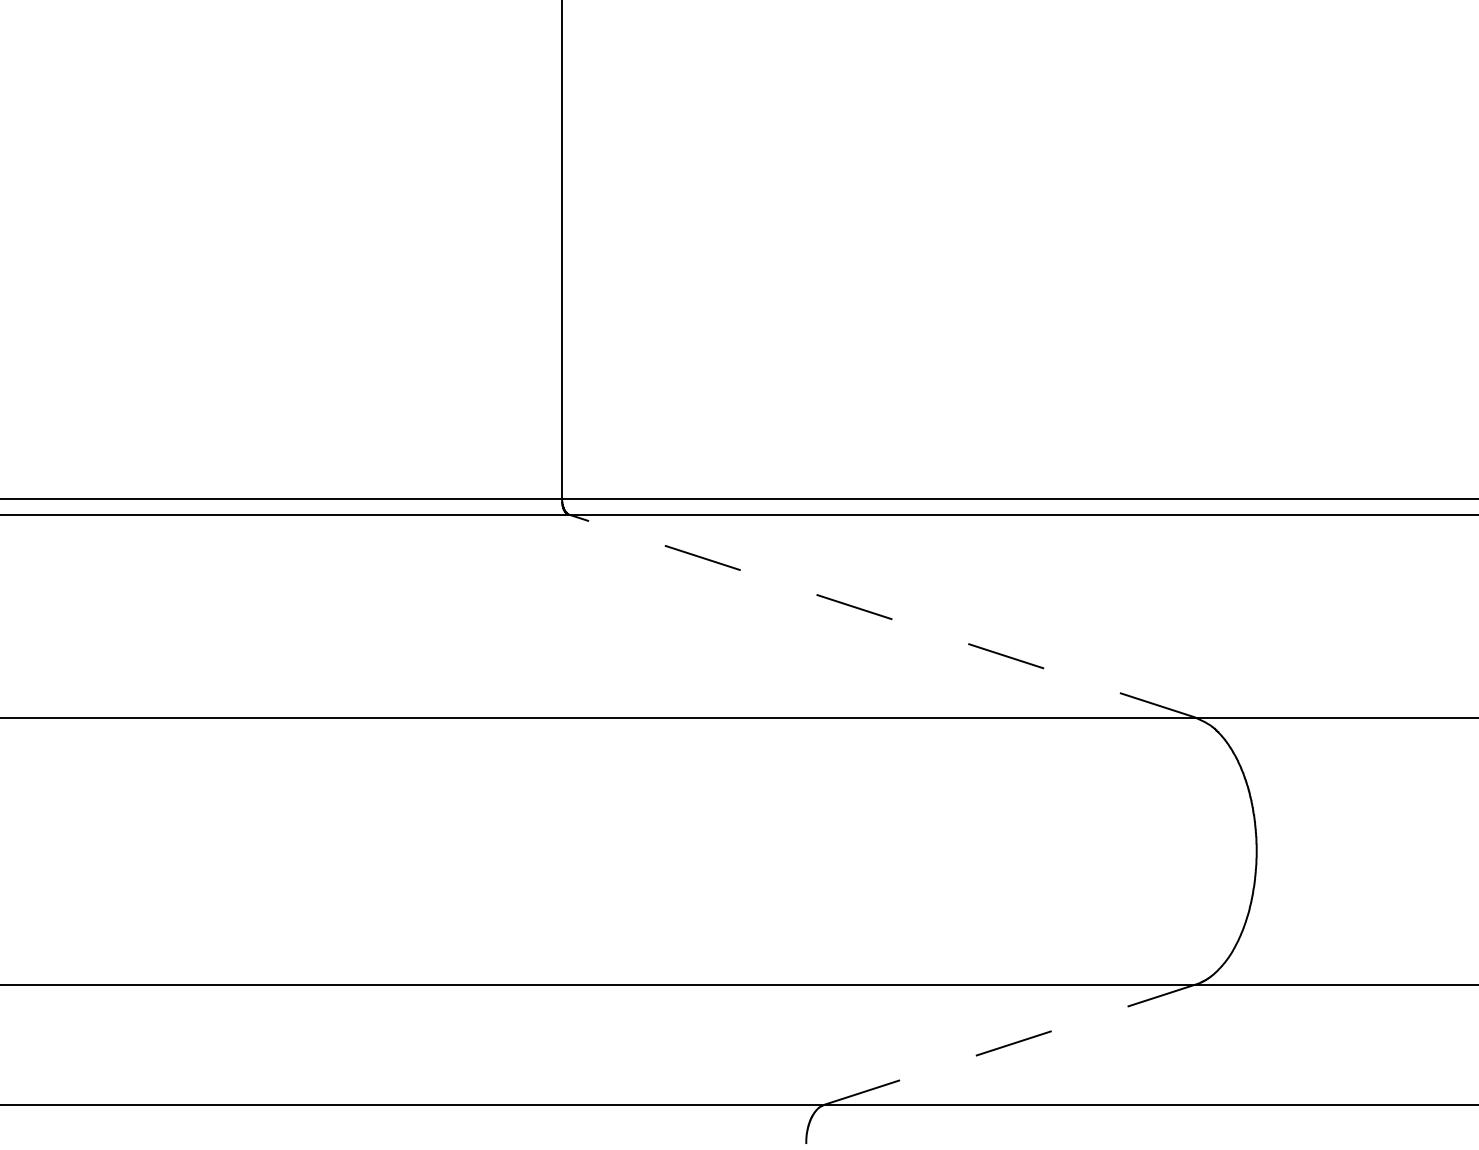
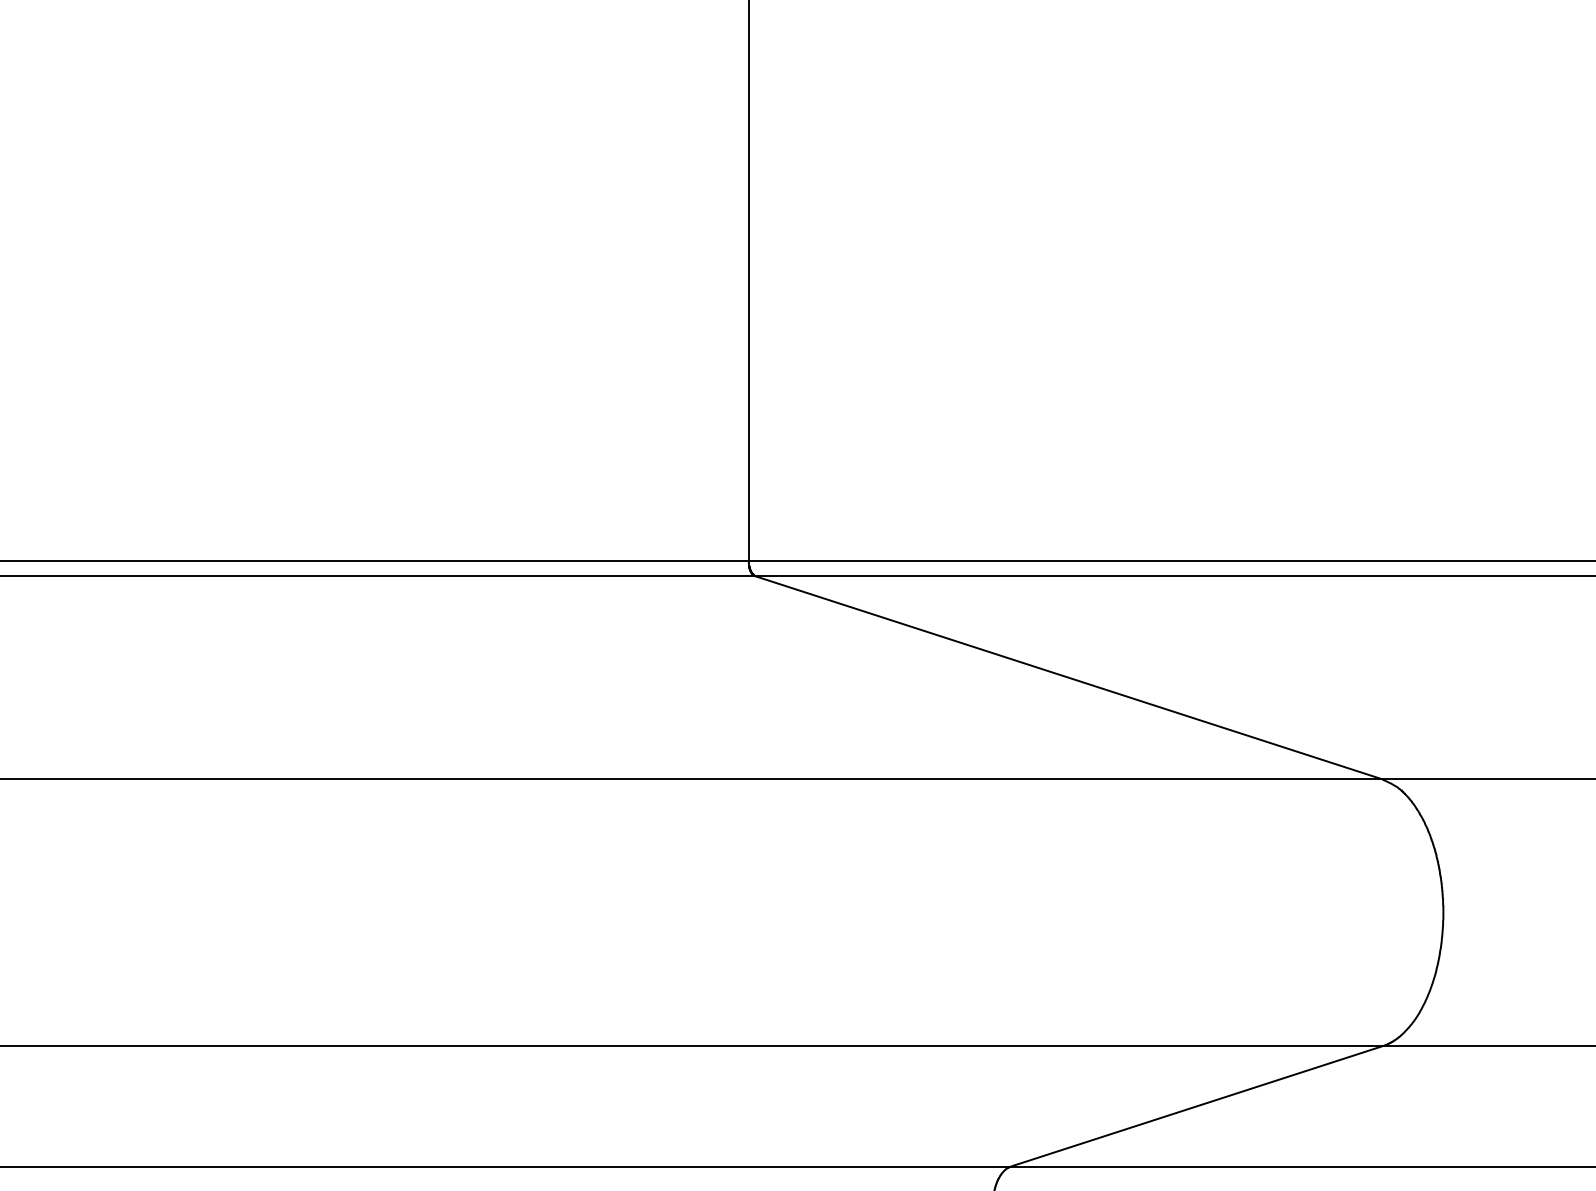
line: (881, 615) -> (1068, 677), dashed -> solid
line: (1010, 1044) -> (1197, 1106), dashed -> solid

